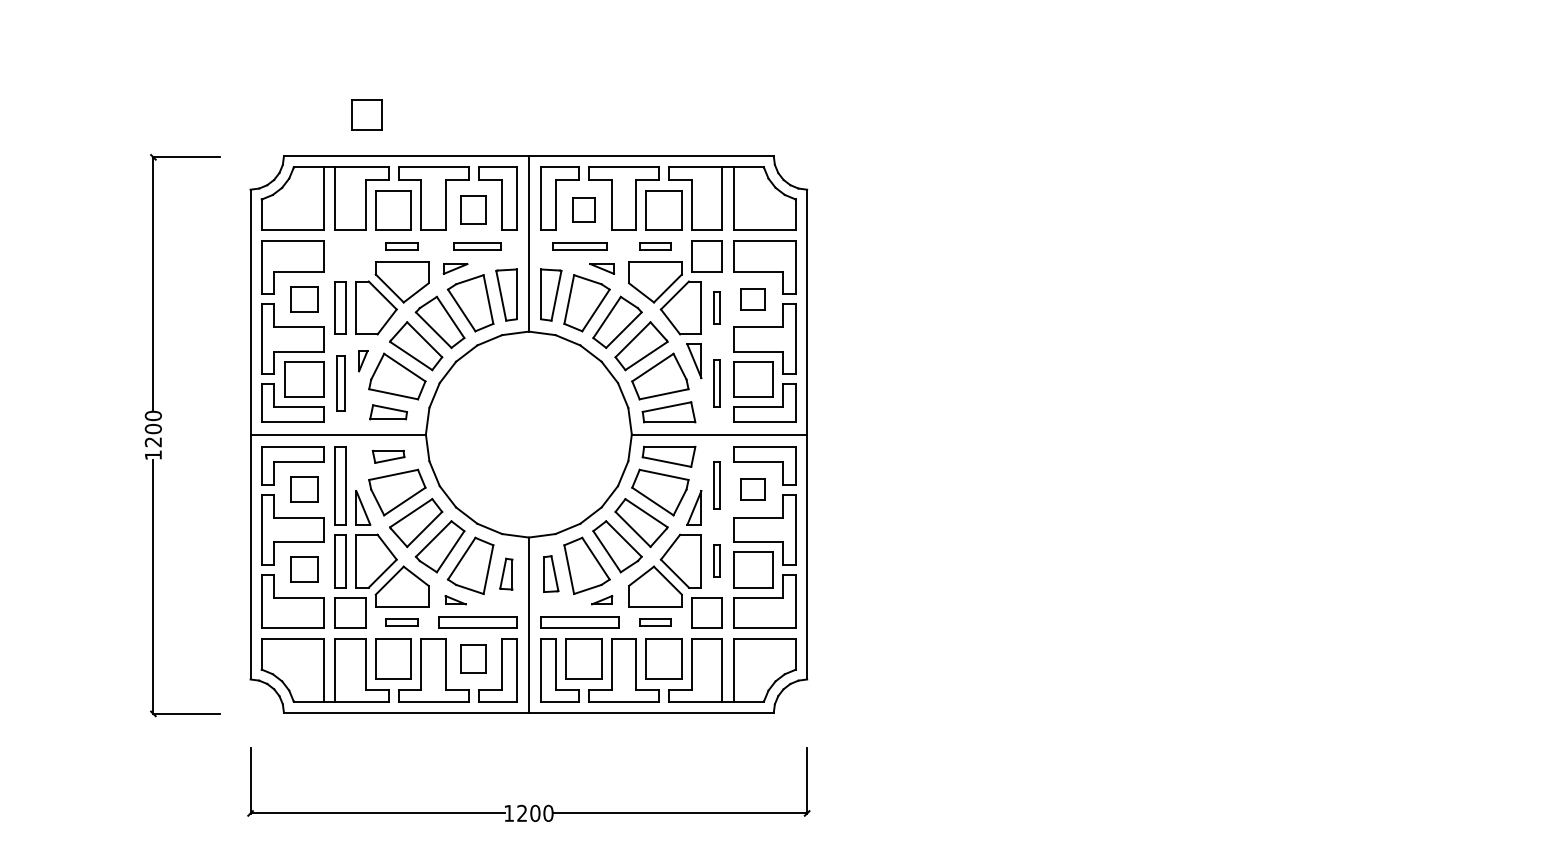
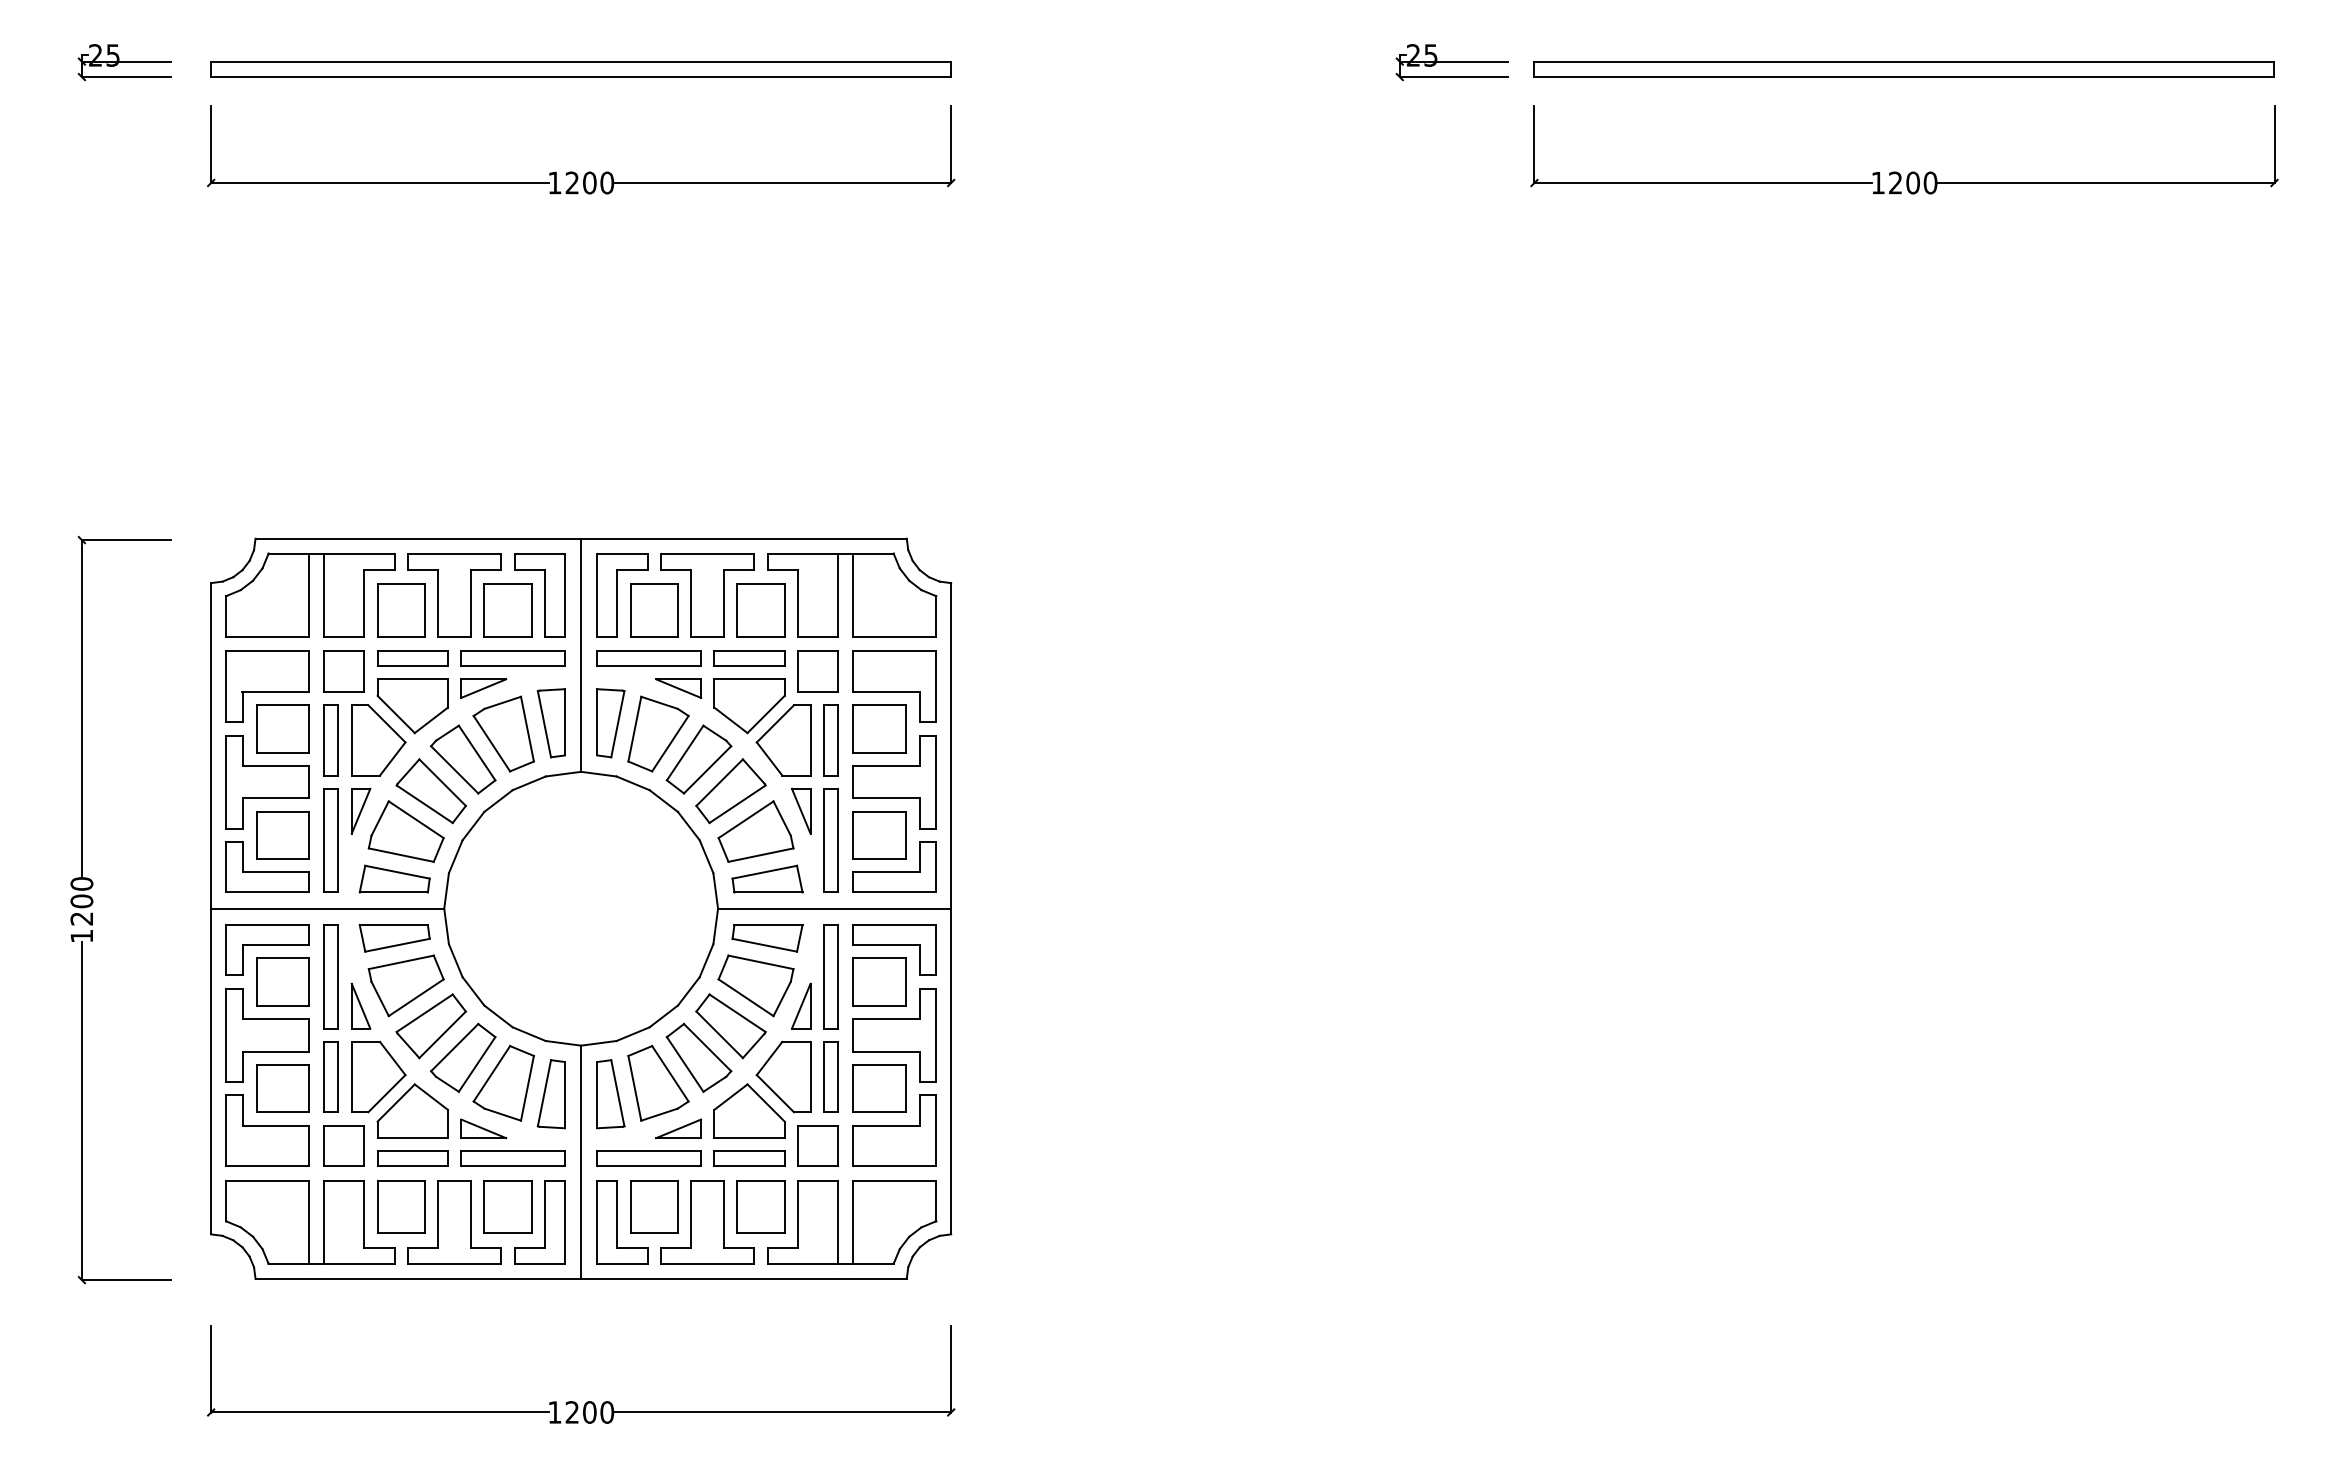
part: (366, 114) -> (343, 671), moved
part: (473, 210) -> (507, 610), size x1.43
part: (584, 210) -> (654, 610), size x1.67
part: (402, 246) -> (412, 658), size x1.67
part: (477, 246) -> (512, 658), size x1.67
part: (579, 246) -> (648, 658), size x1.43
part: (655, 246) -> (749, 658), size x1.67
part: (455, 268) -> (483, 688), size x1.43
part: (602, 268) -> (678, 688), size x1.43
part: (304, 299) -> (282, 728), size x1.43
part: (753, 299) -> (879, 728), size x1.67
part: (716, 308) -> (830, 740), size x1.67
part: (362, 360) -> (360, 810), size x1.67
part: (340, 383) -> (330, 840), size x1.43
part: (716, 383) -> (830, 840), size x1.67
part: (388, 411) -> (394, 878), size x1.43
part: (388, 456) -> (394, 938), size x1.67
part: (716, 485) -> (830, 976), size x1.67
part: (304, 489) -> (282, 981), size x1.43
part: (753, 489) -> (879, 981), size x1.67
part: (716, 560) -> (830, 1076), size x1.67
part: (304, 569) -> (282, 1088), size x1.43
part: (505, 574) -> (550, 1094), size x1.67
part: (550, 574) -> (610, 1094), size x1.43
part: (455, 599) -> (483, 1128), size x1.67
part: (602, 599) -> (678, 1128), size x1.67
part: (402, 622) -> (412, 1158), size x1.67
part: (655, 622) -> (749, 1158), size x1.67
part: (473, 658) -> (507, 1206), size x1.43

